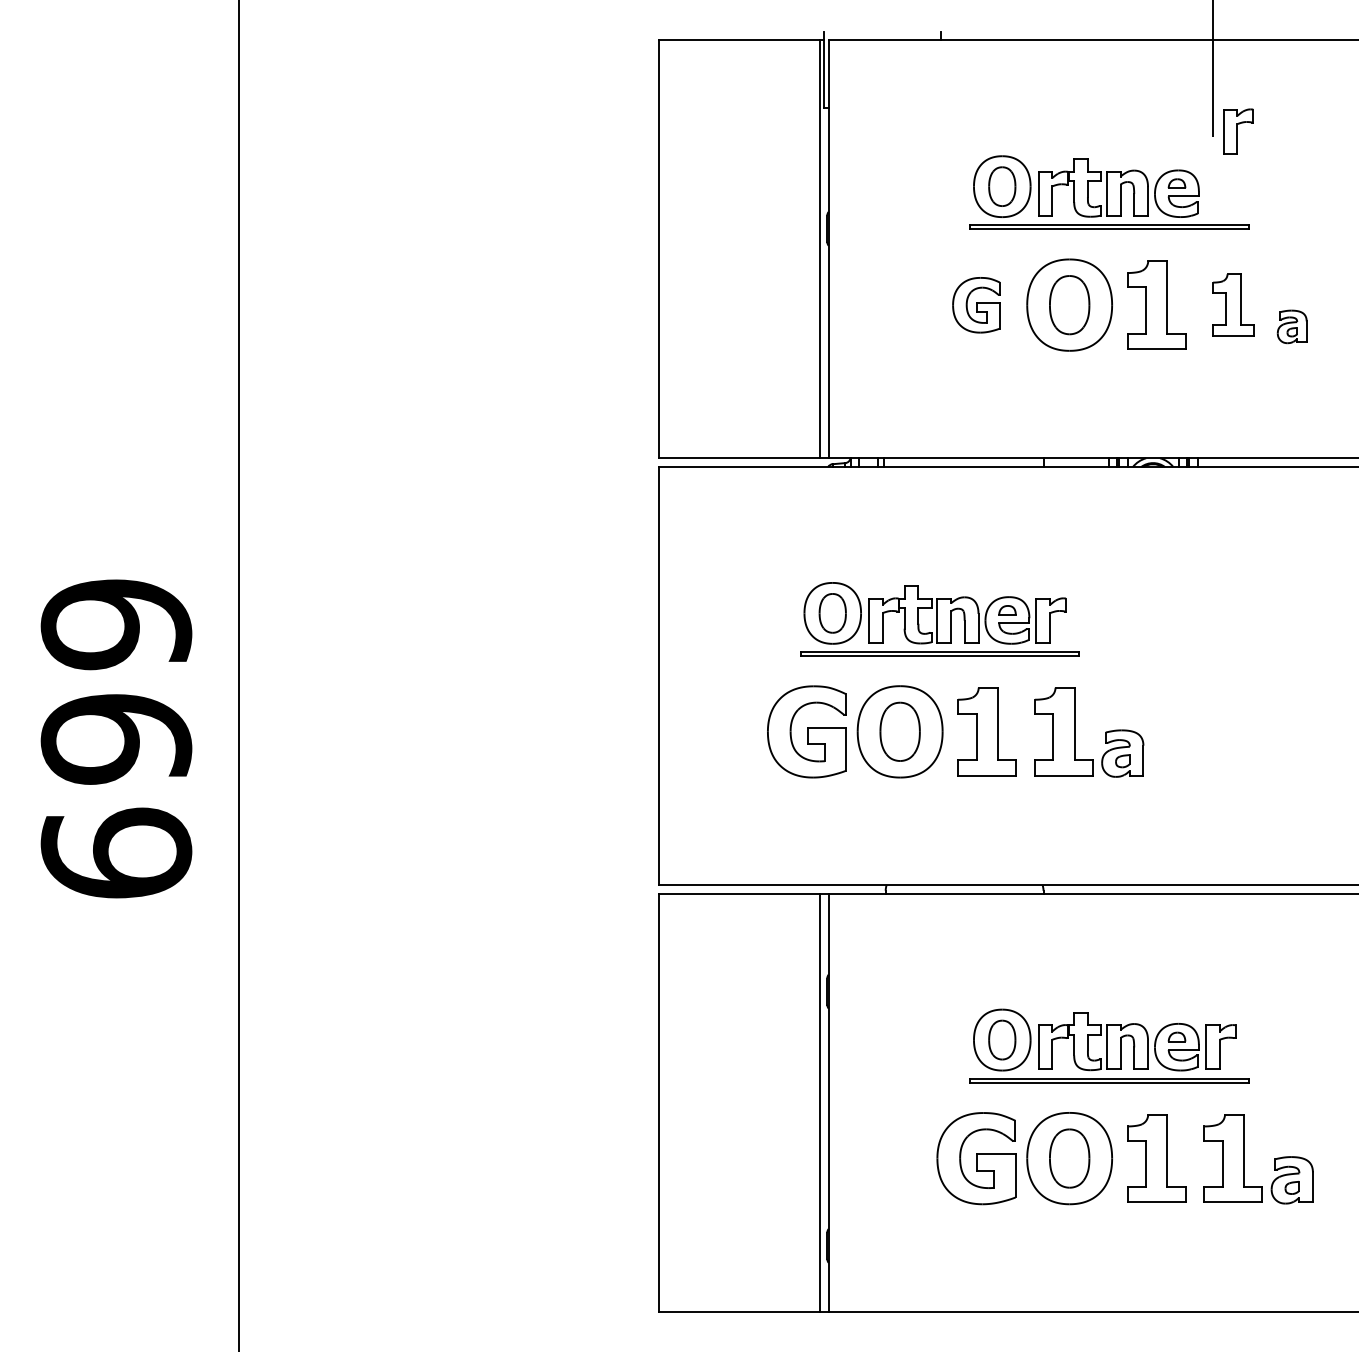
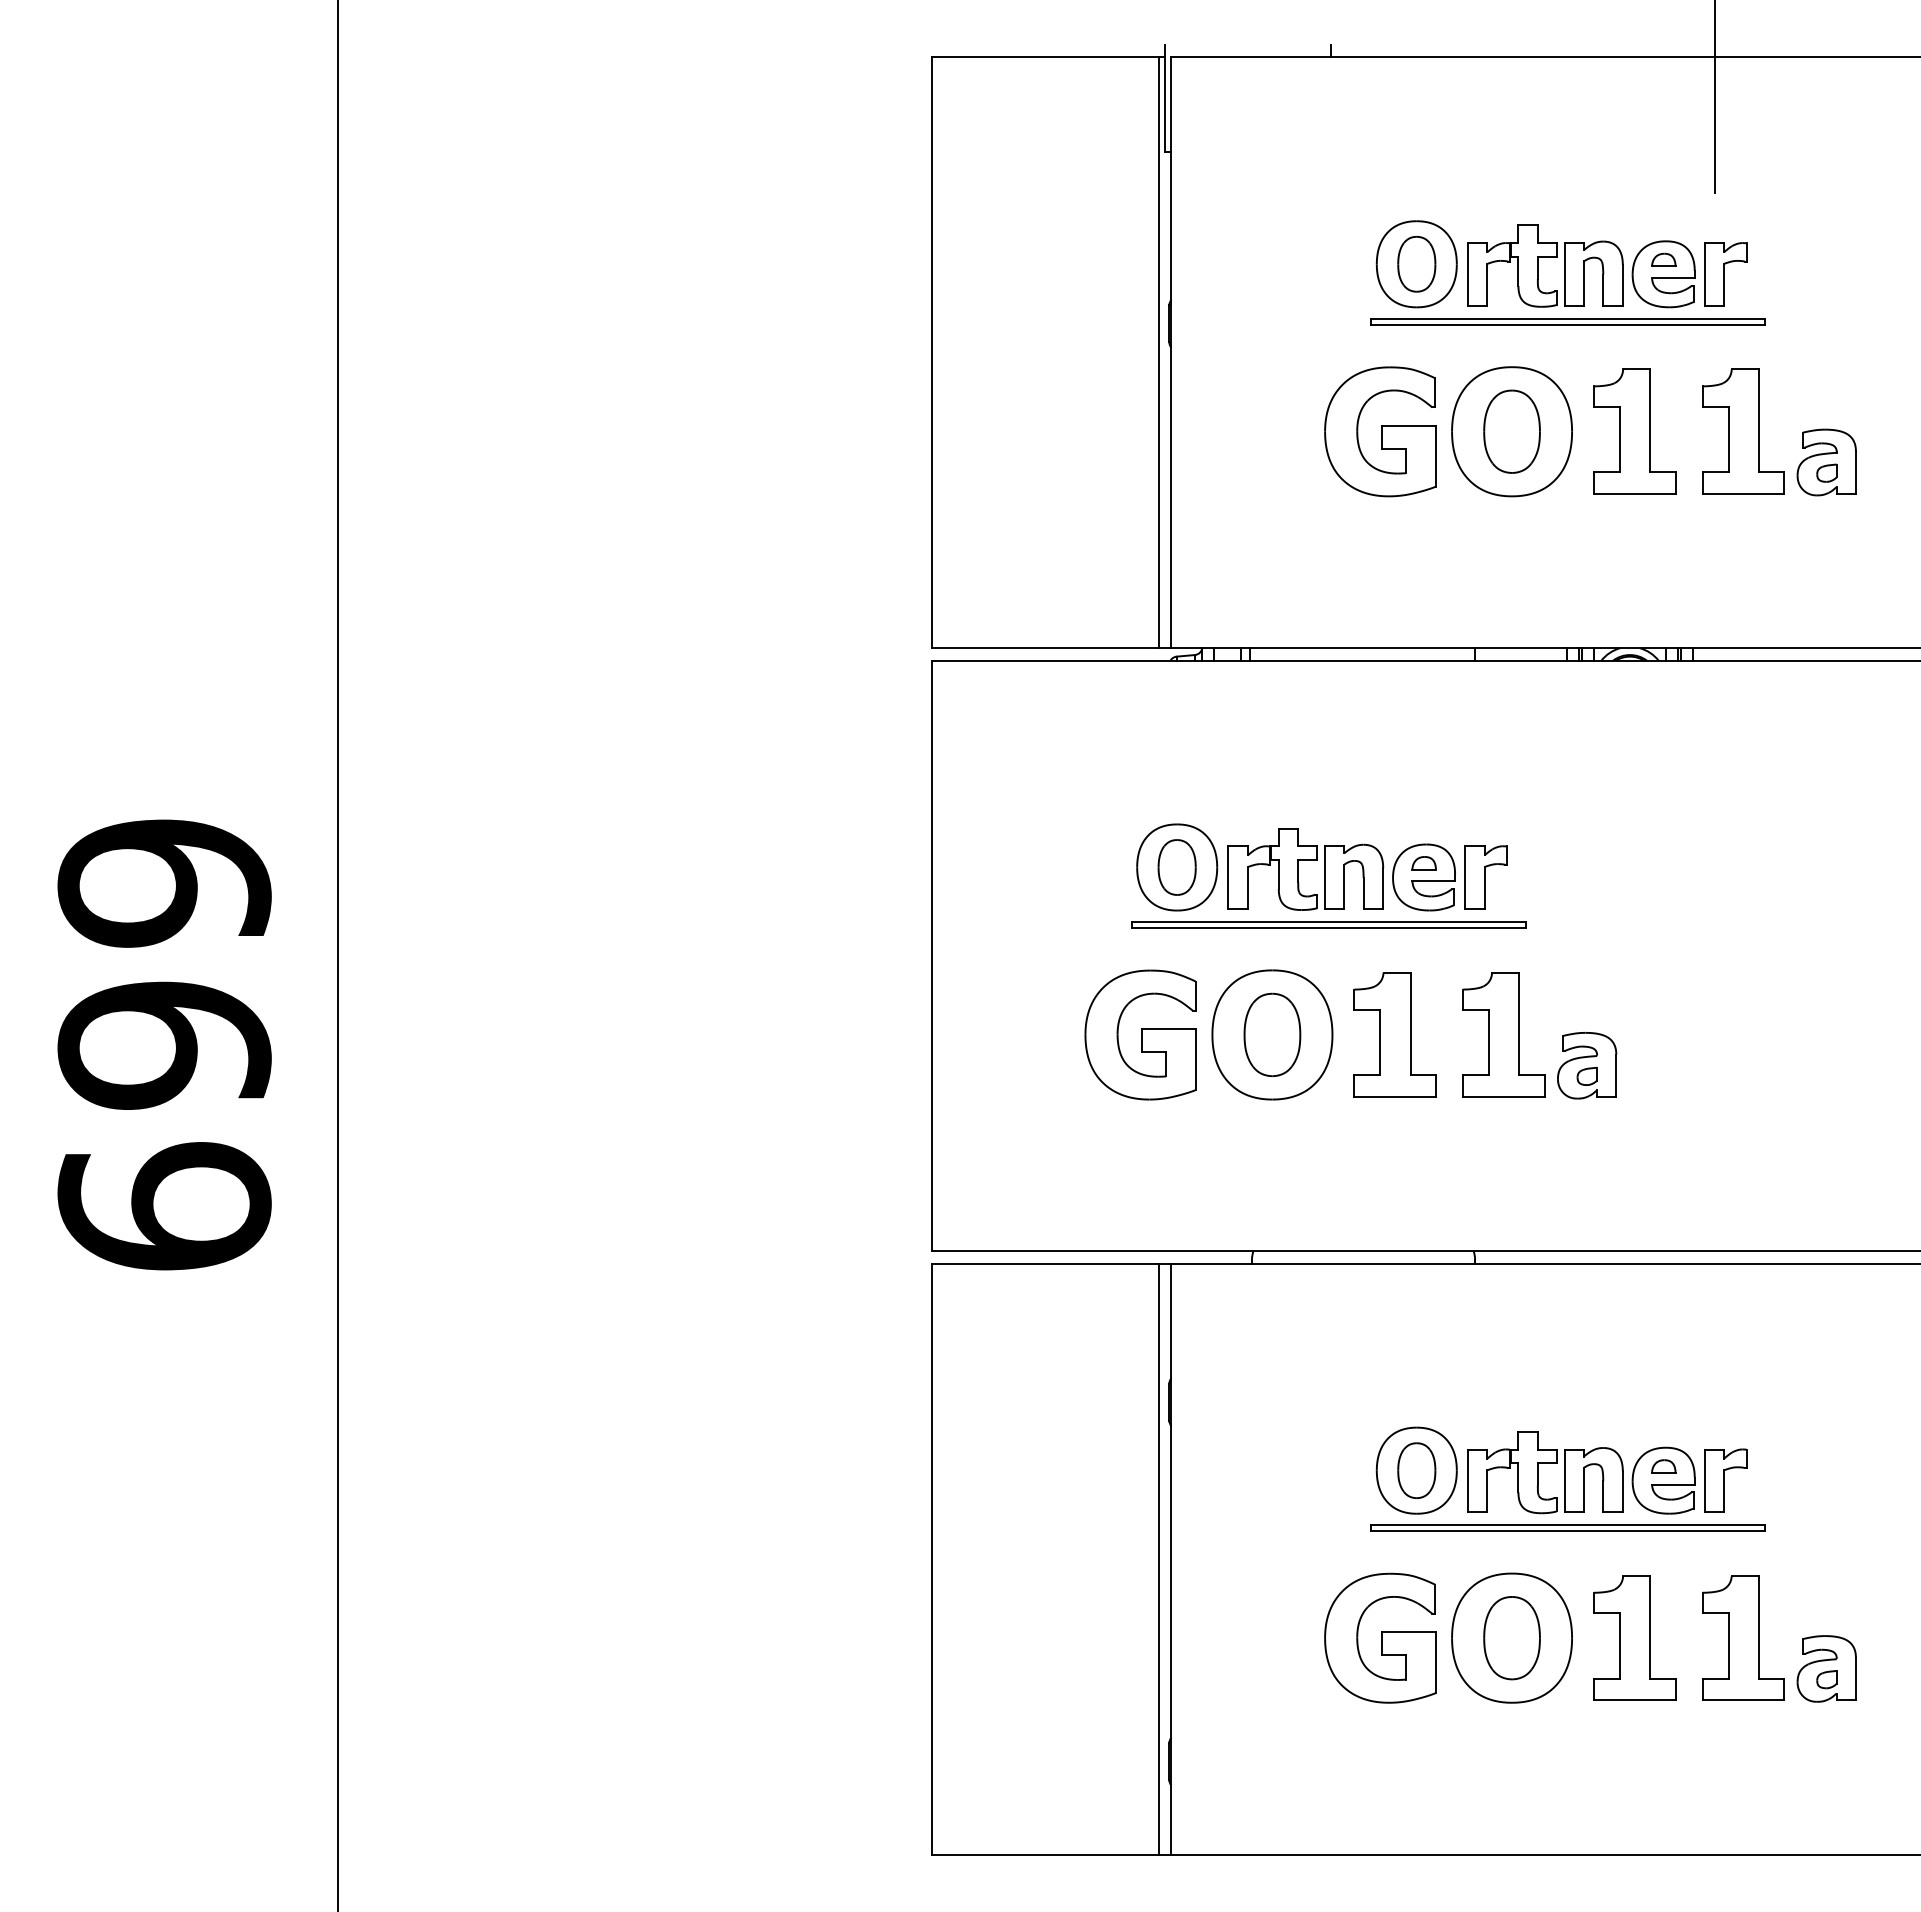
part: (1238, 131) -> (1725, 274), moved
part: (976, 304) -> (1380, 431), size x1.67
part: (1233, 304) -> (1743, 431), size x1.43
part: (1292, 326) -> (1826, 462), size x1.43

